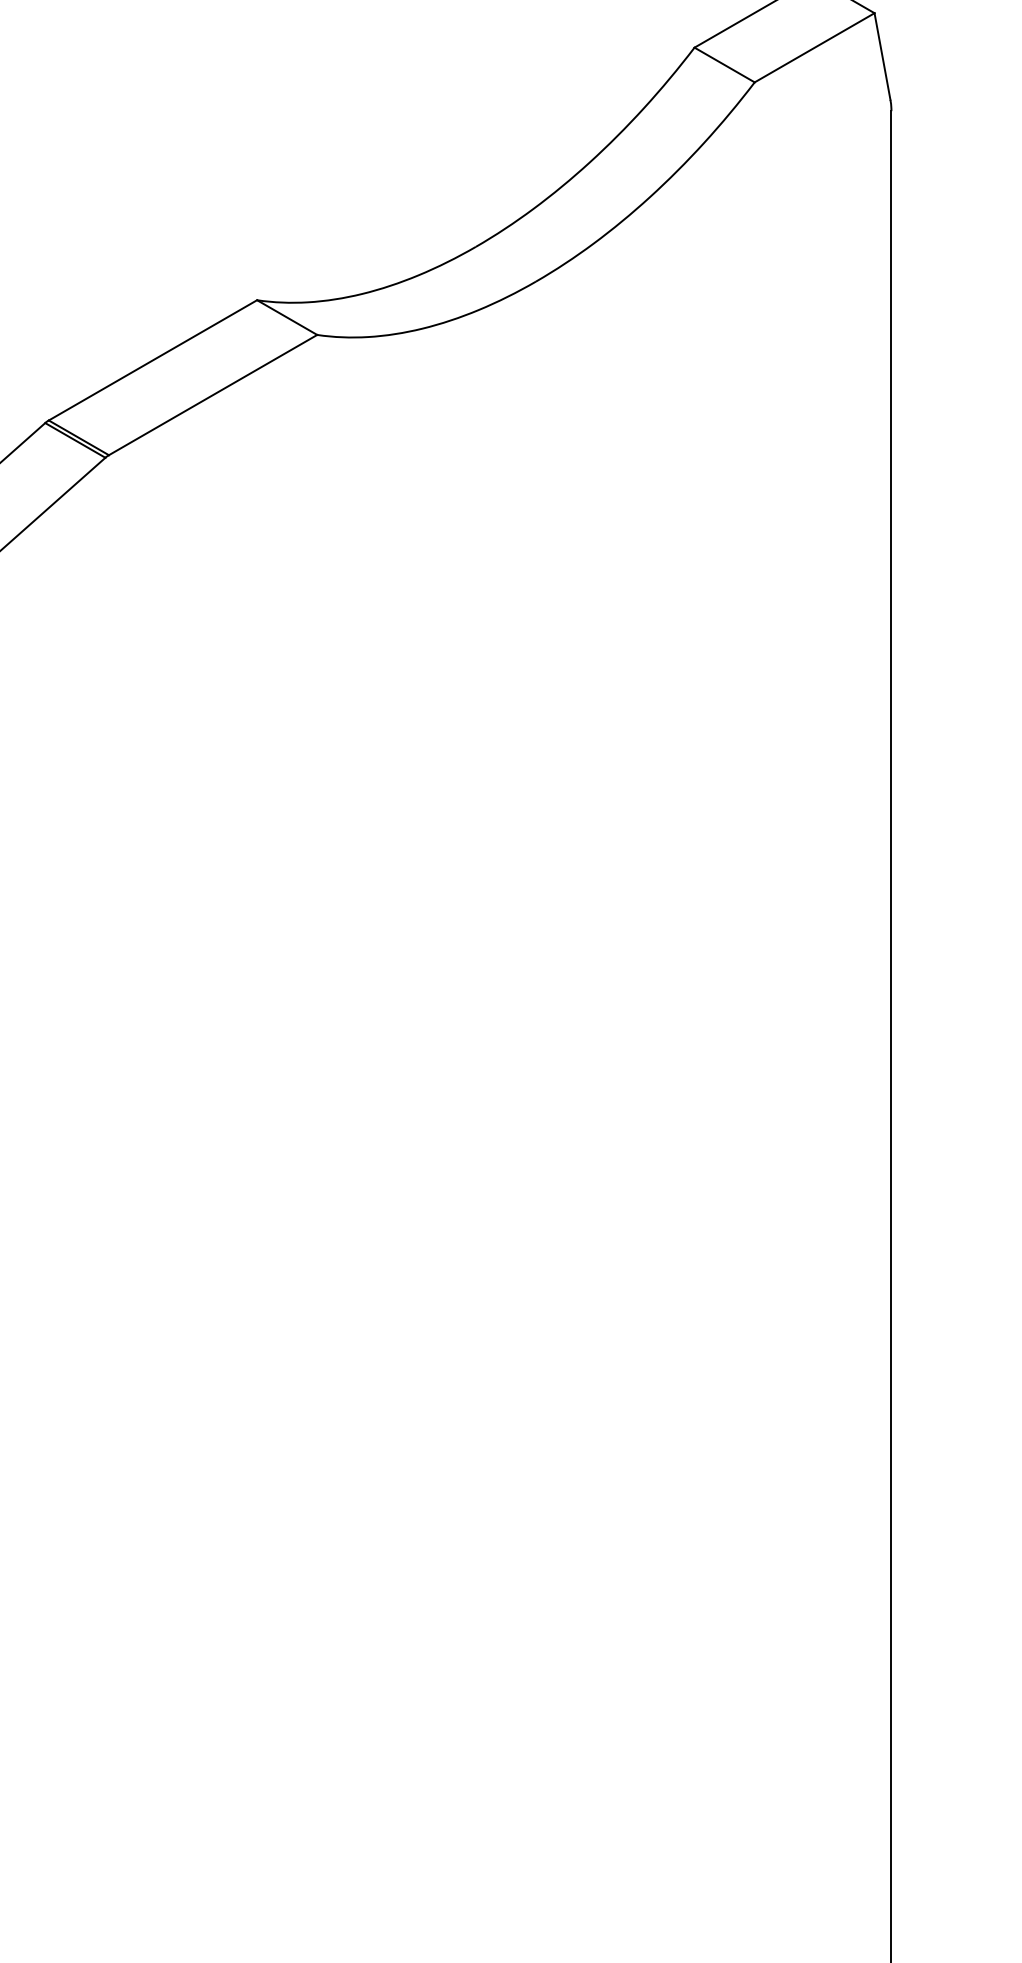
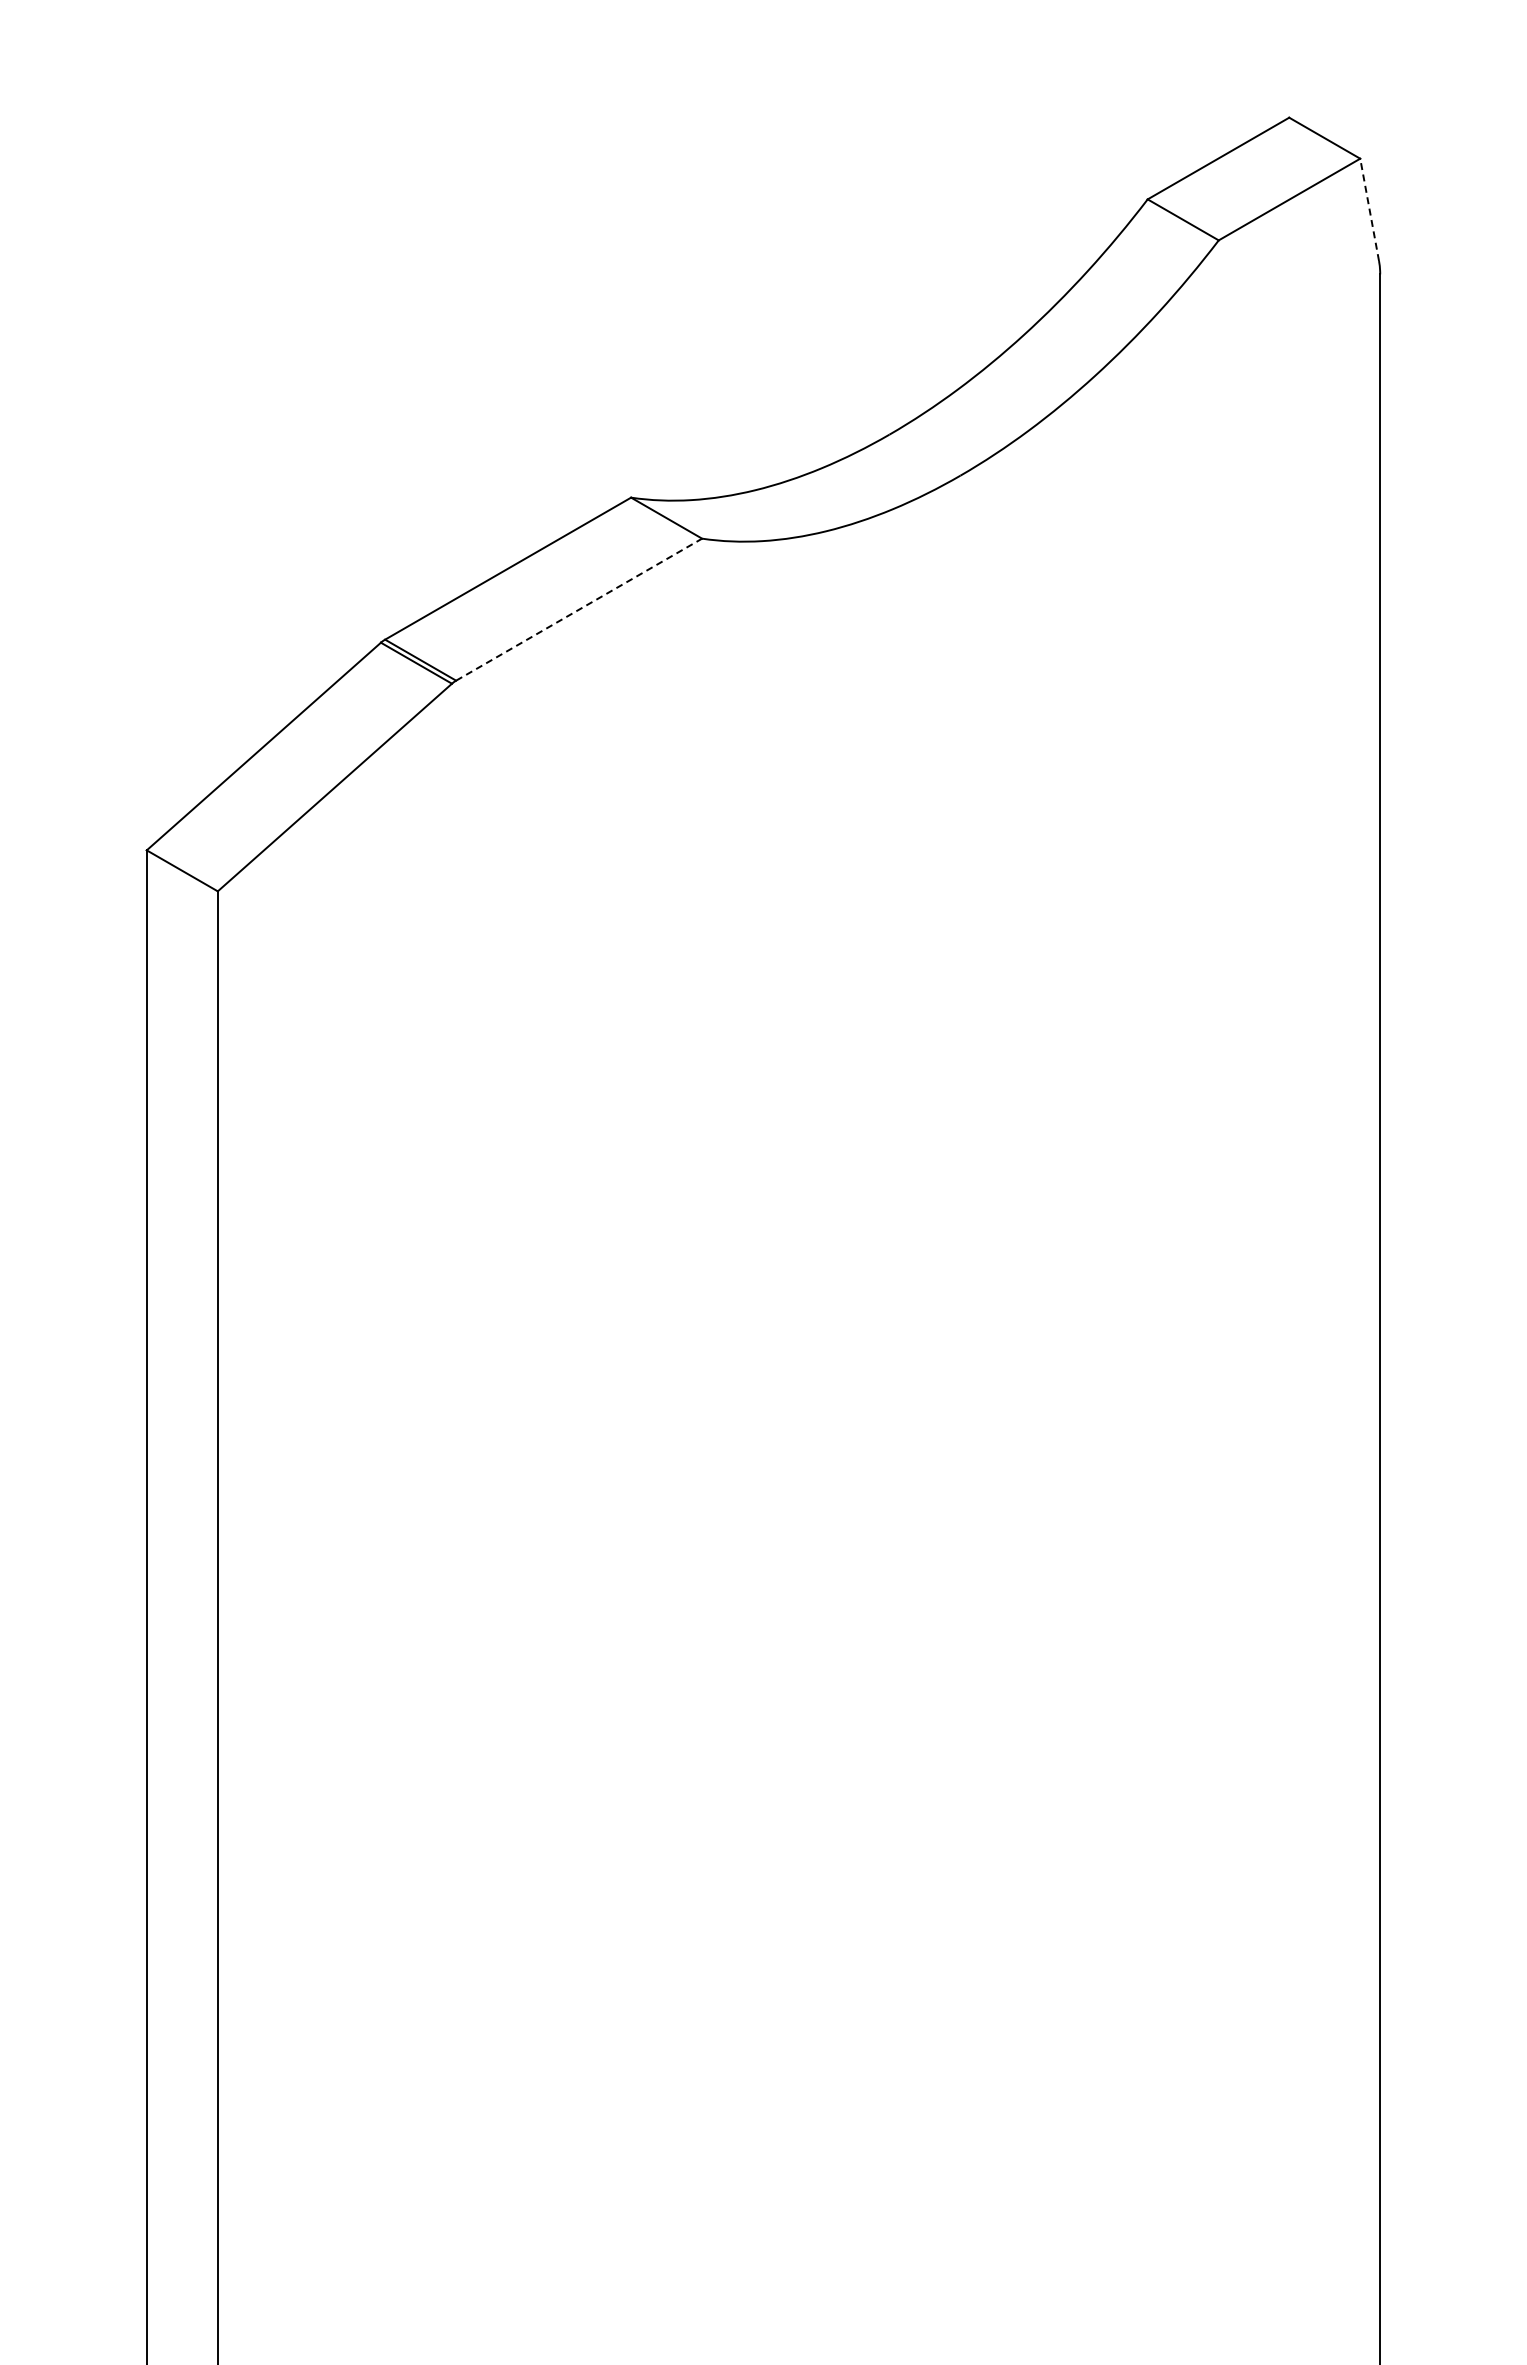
line: (882, 56) -> (1369, 209), solid -> dashed
line: (213, 394) -> (579, 609), solid -> dashed

